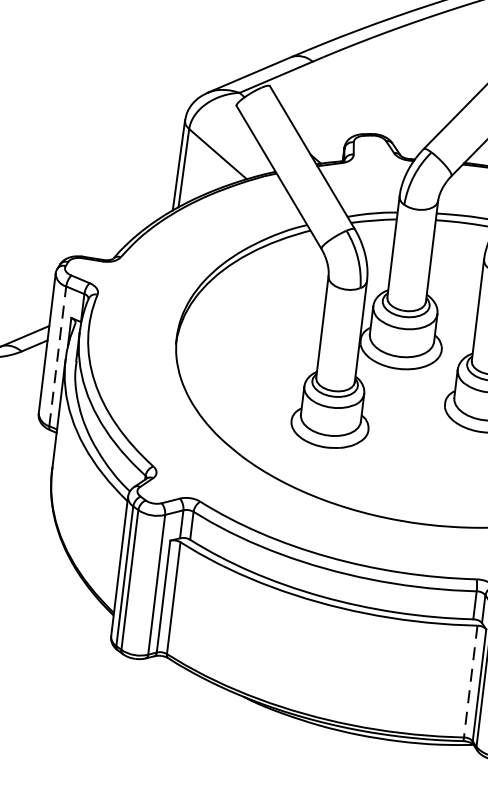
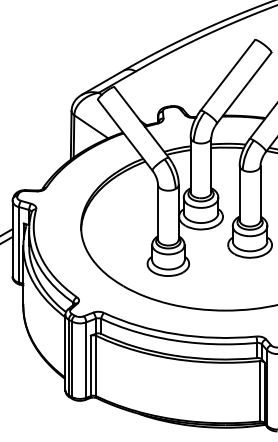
line: (56, 355) -> (18, 244), dashed -> solid
line: (470, 681) -> (259, 391), dashed -> solid

